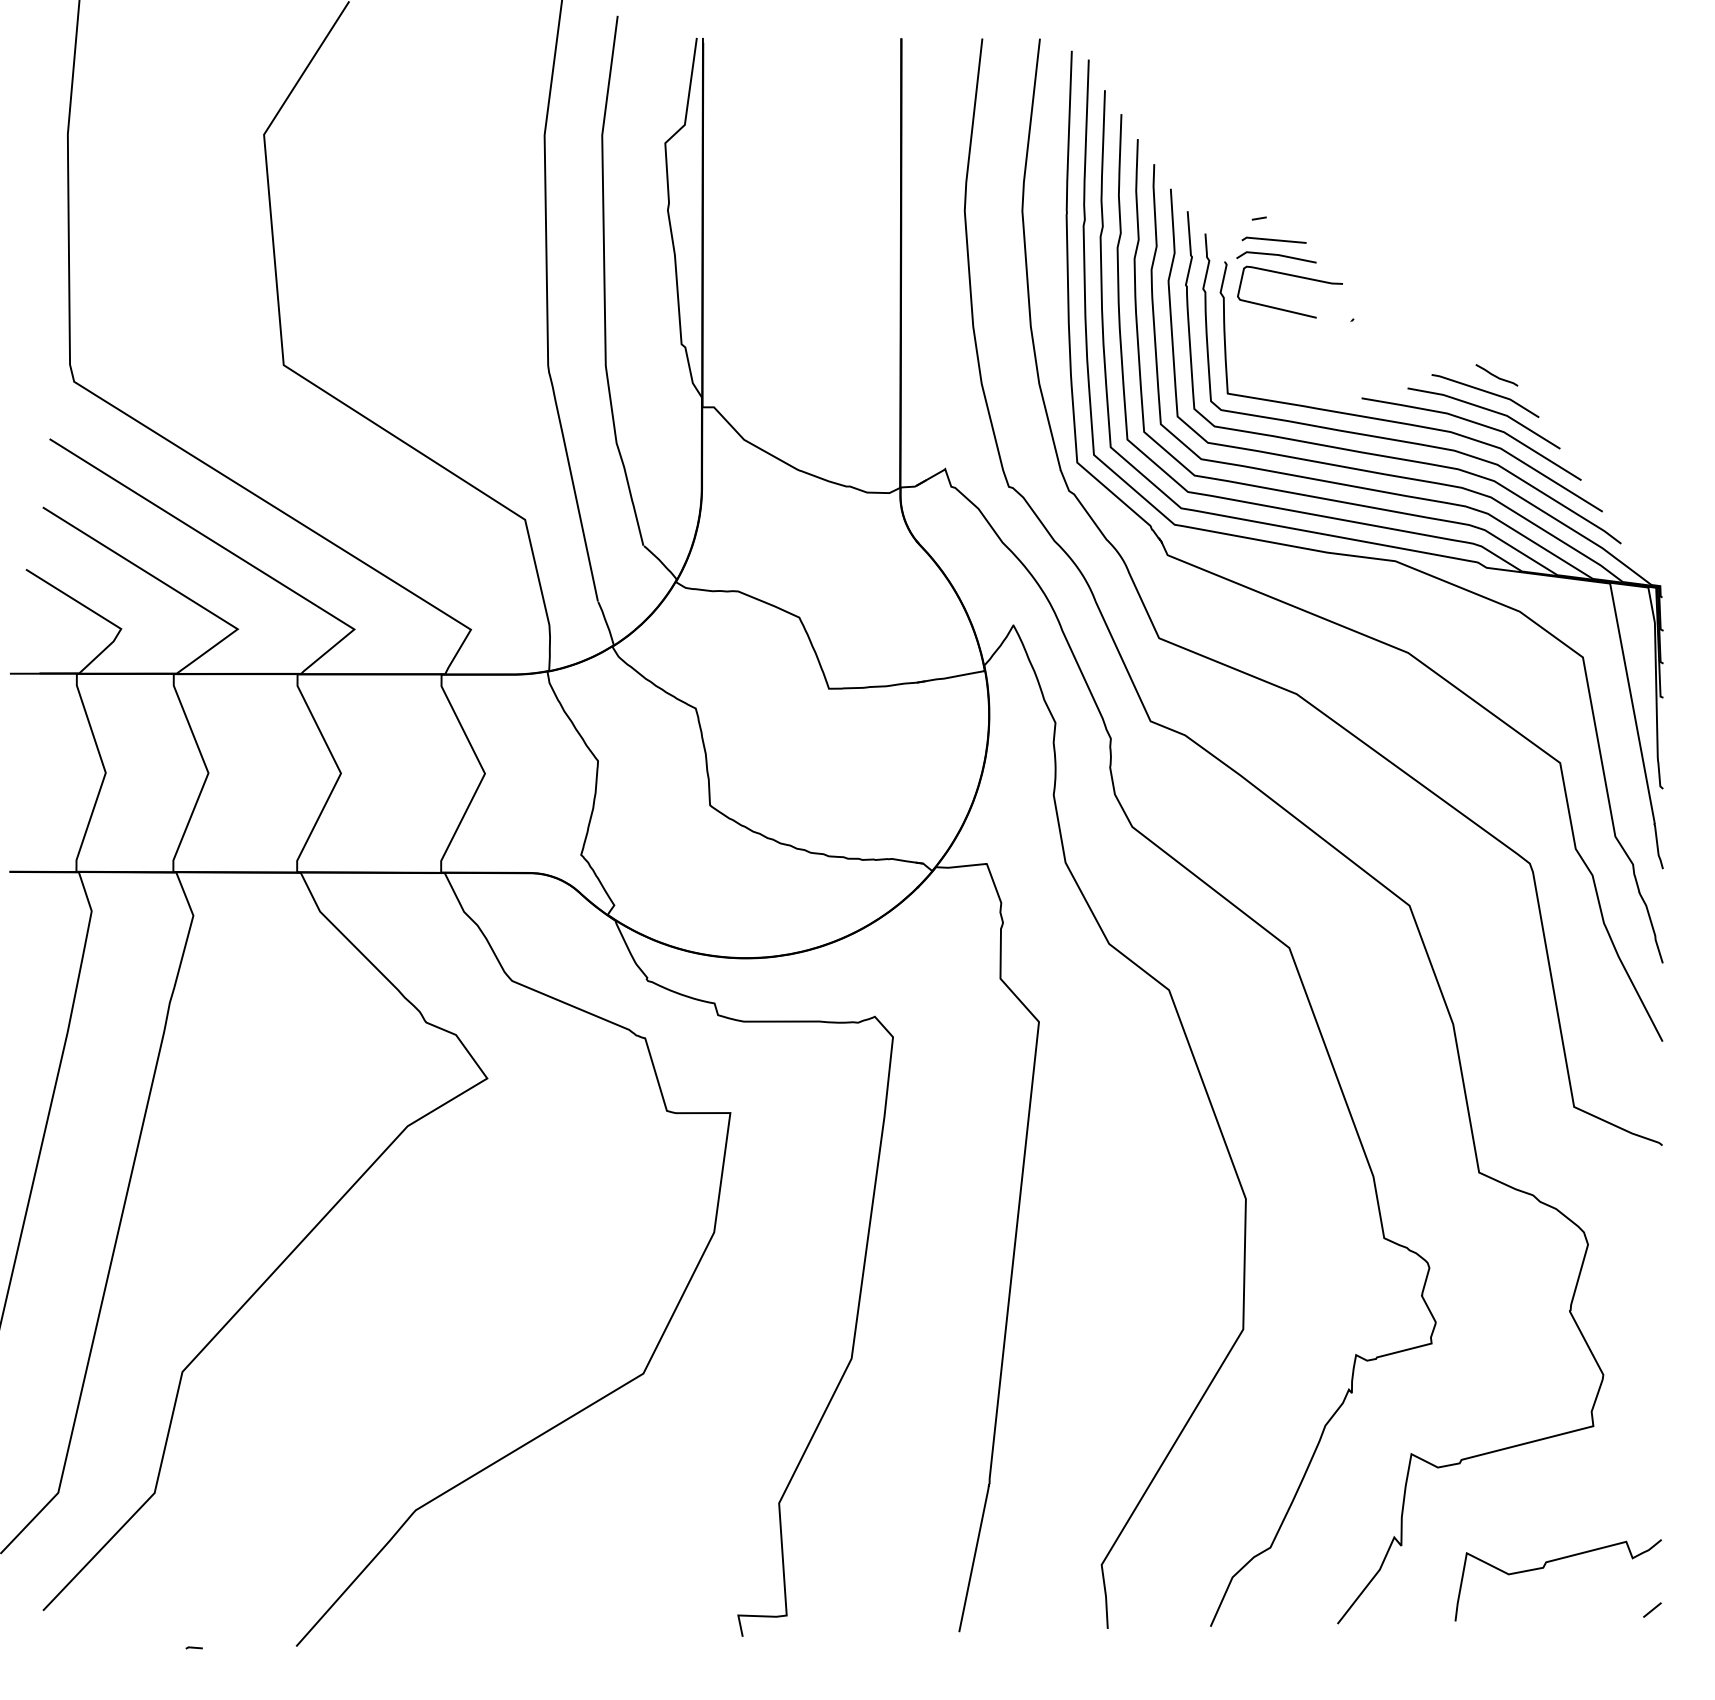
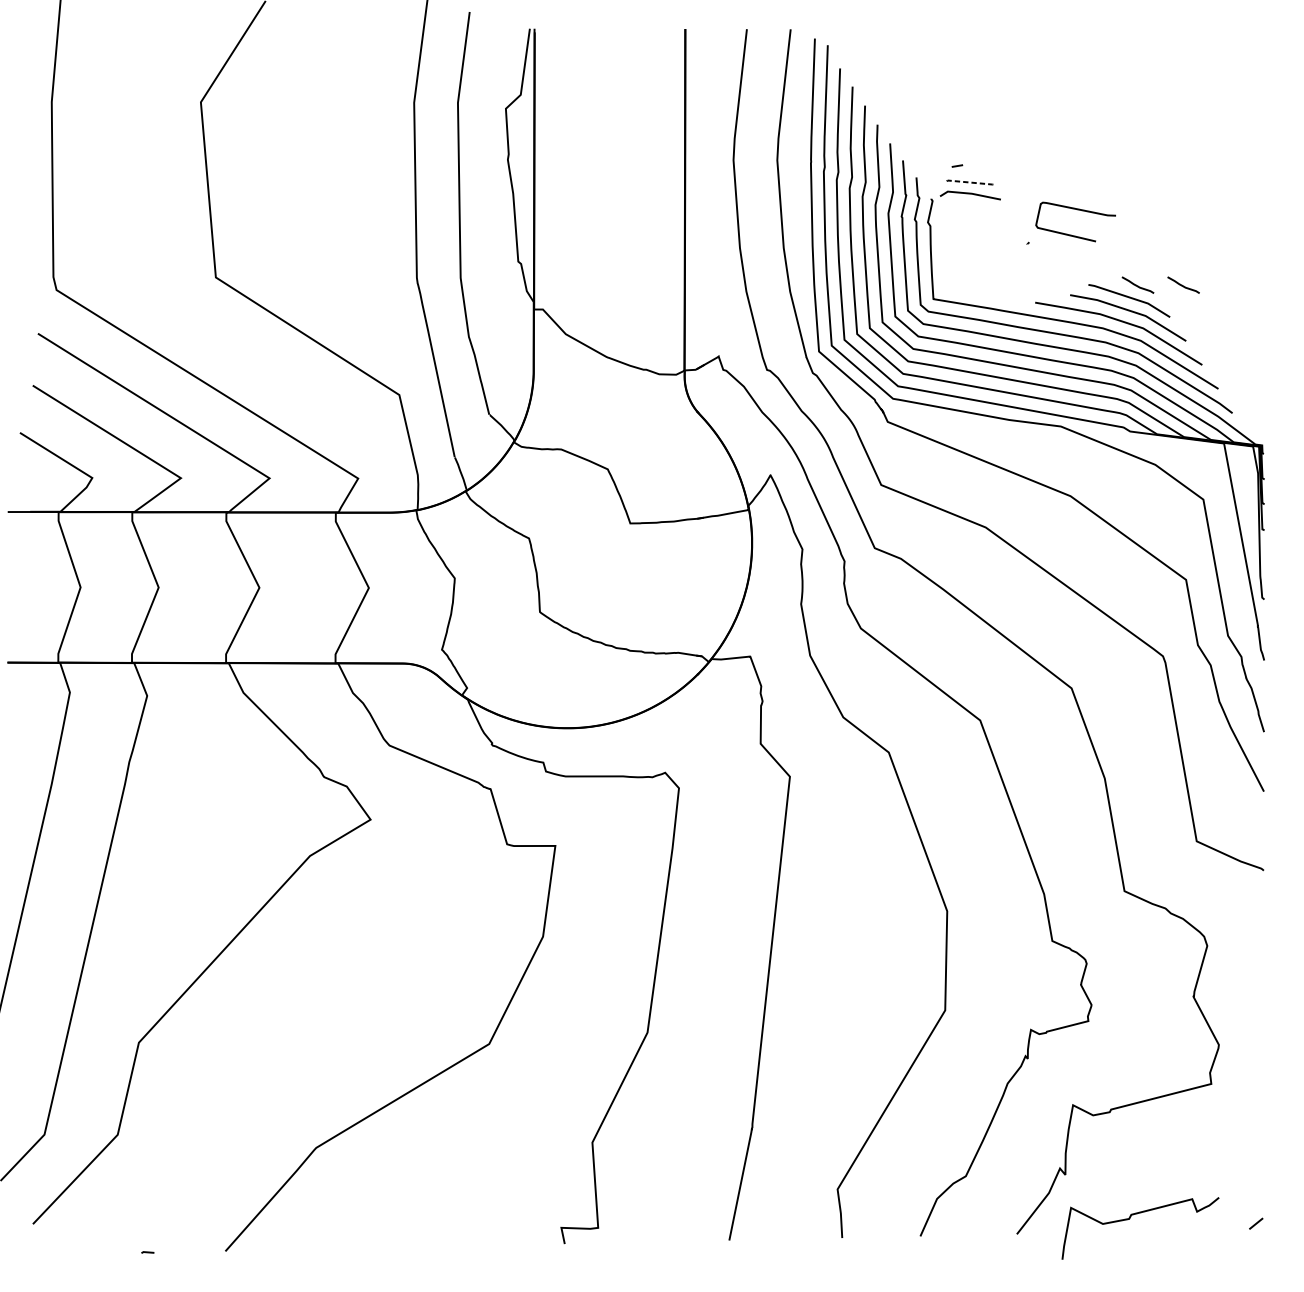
line: (1273, 240) -> (968, 182), solid -> dashed
curve: (1291, 276) -> (1076, 210), moved
curve: (1556, 375) -> (1183, 285), added
curve: (1544, 1567) -> (1130, 1218), moved

